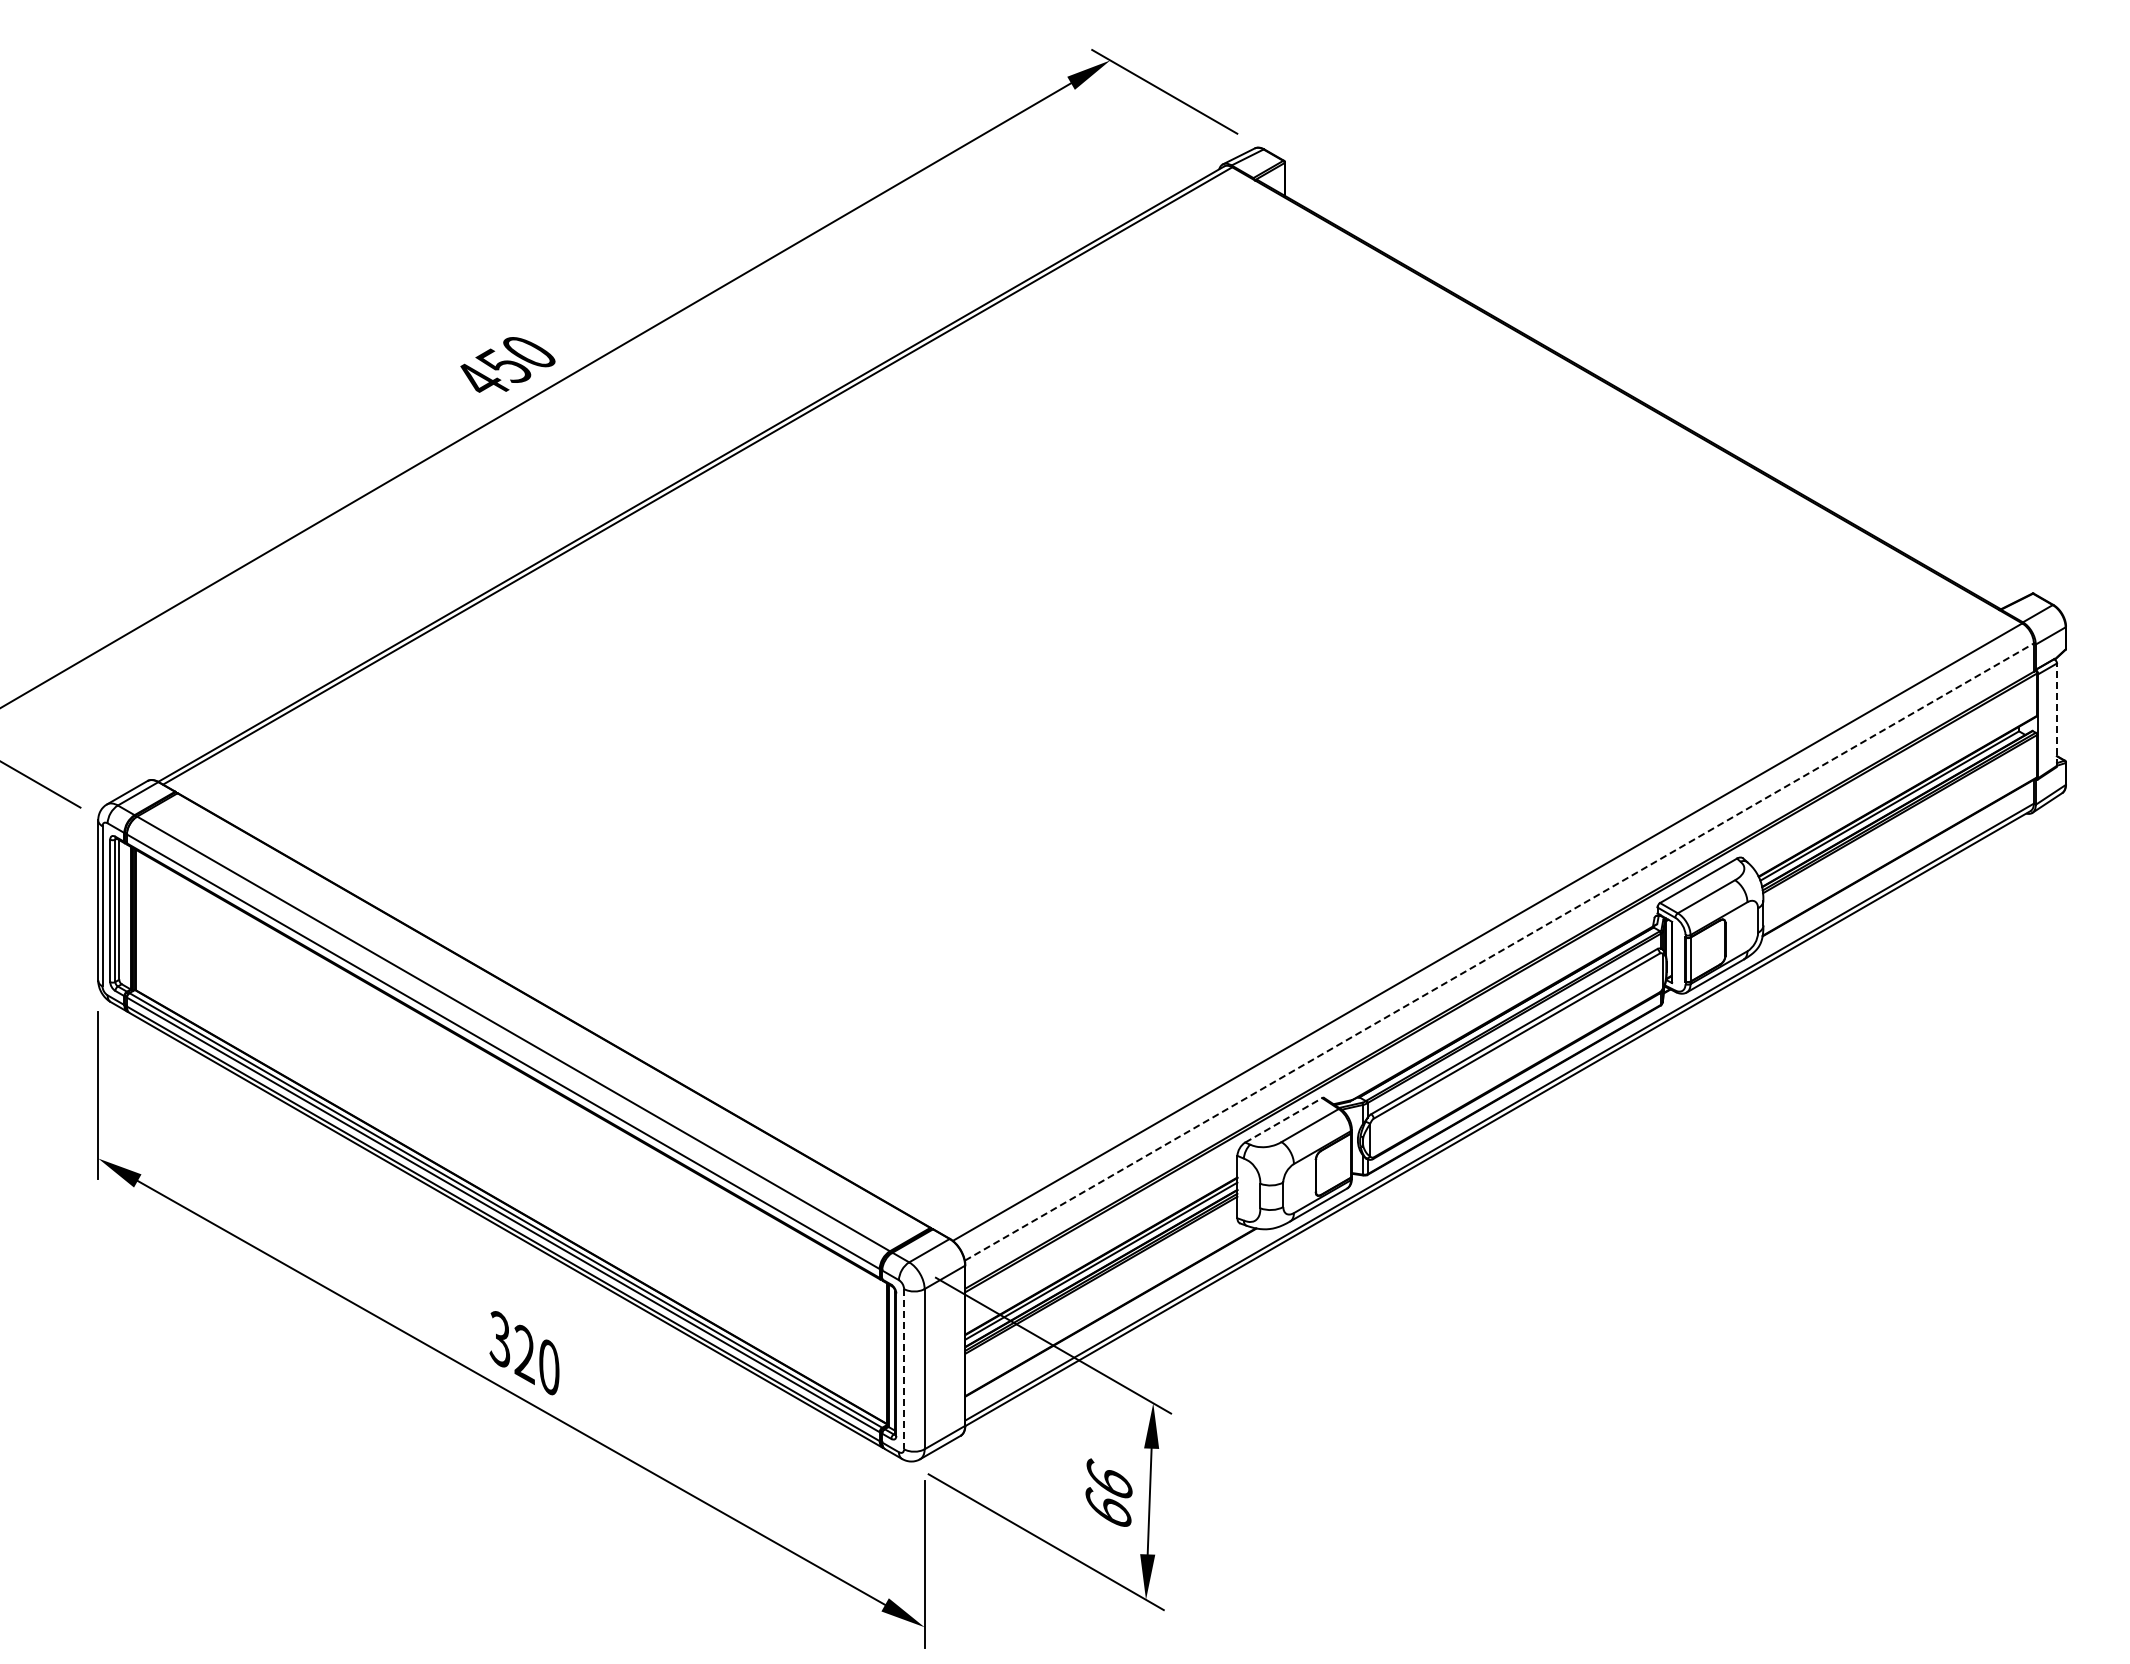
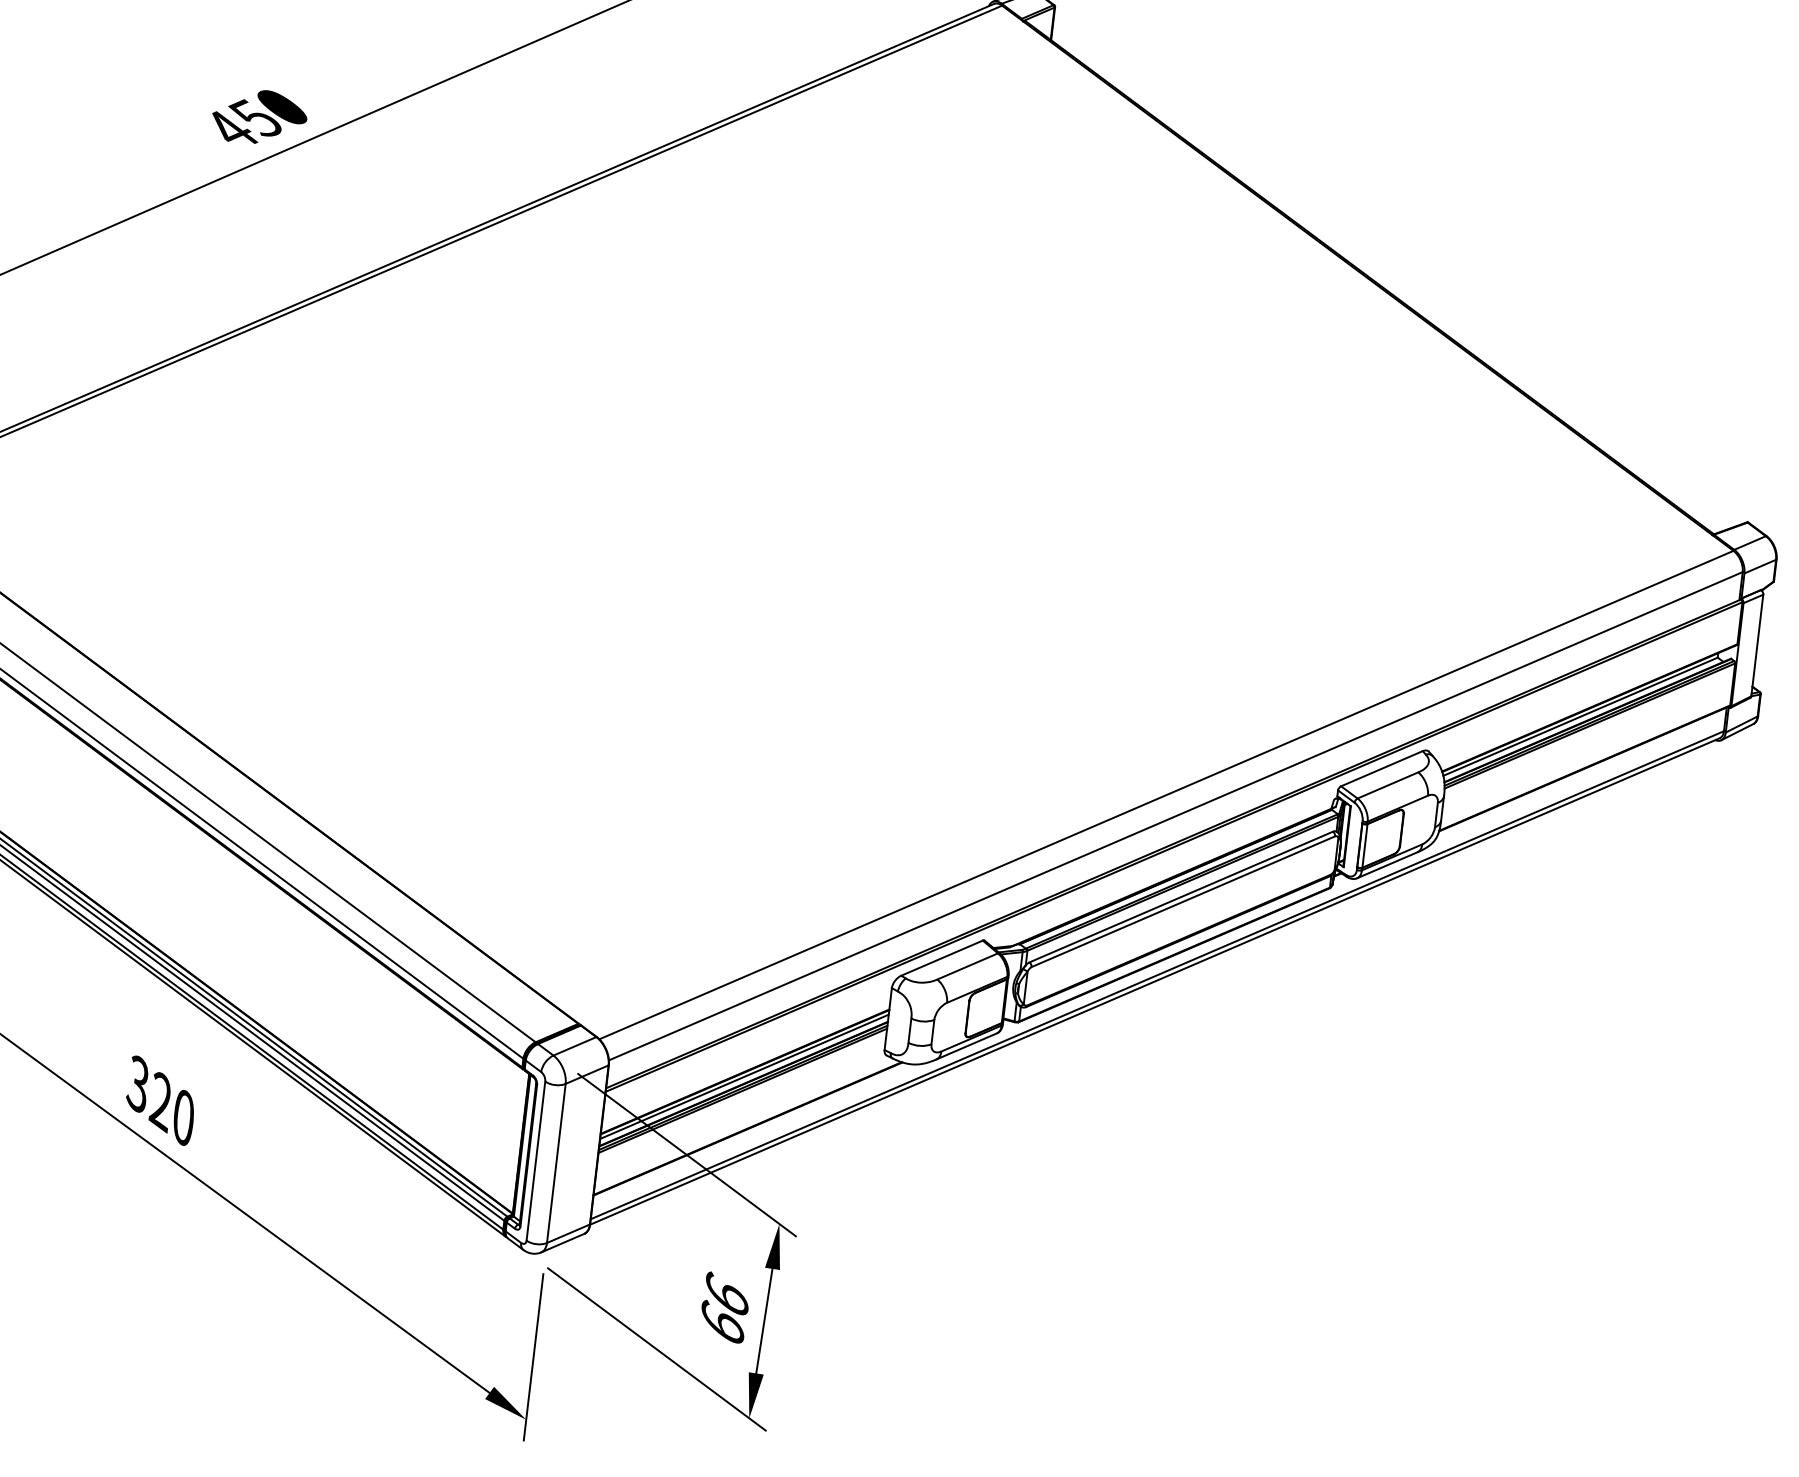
line: (2056, 714) -> (1756, 645), dashed -> solid
line: (1499, 951) -> (1176, 815), dashed -> solid
line: (1284, 1120) -> (942, 958), dashed -> solid
line: (904, 1369) -> (536, 1161), dashed -> solid

